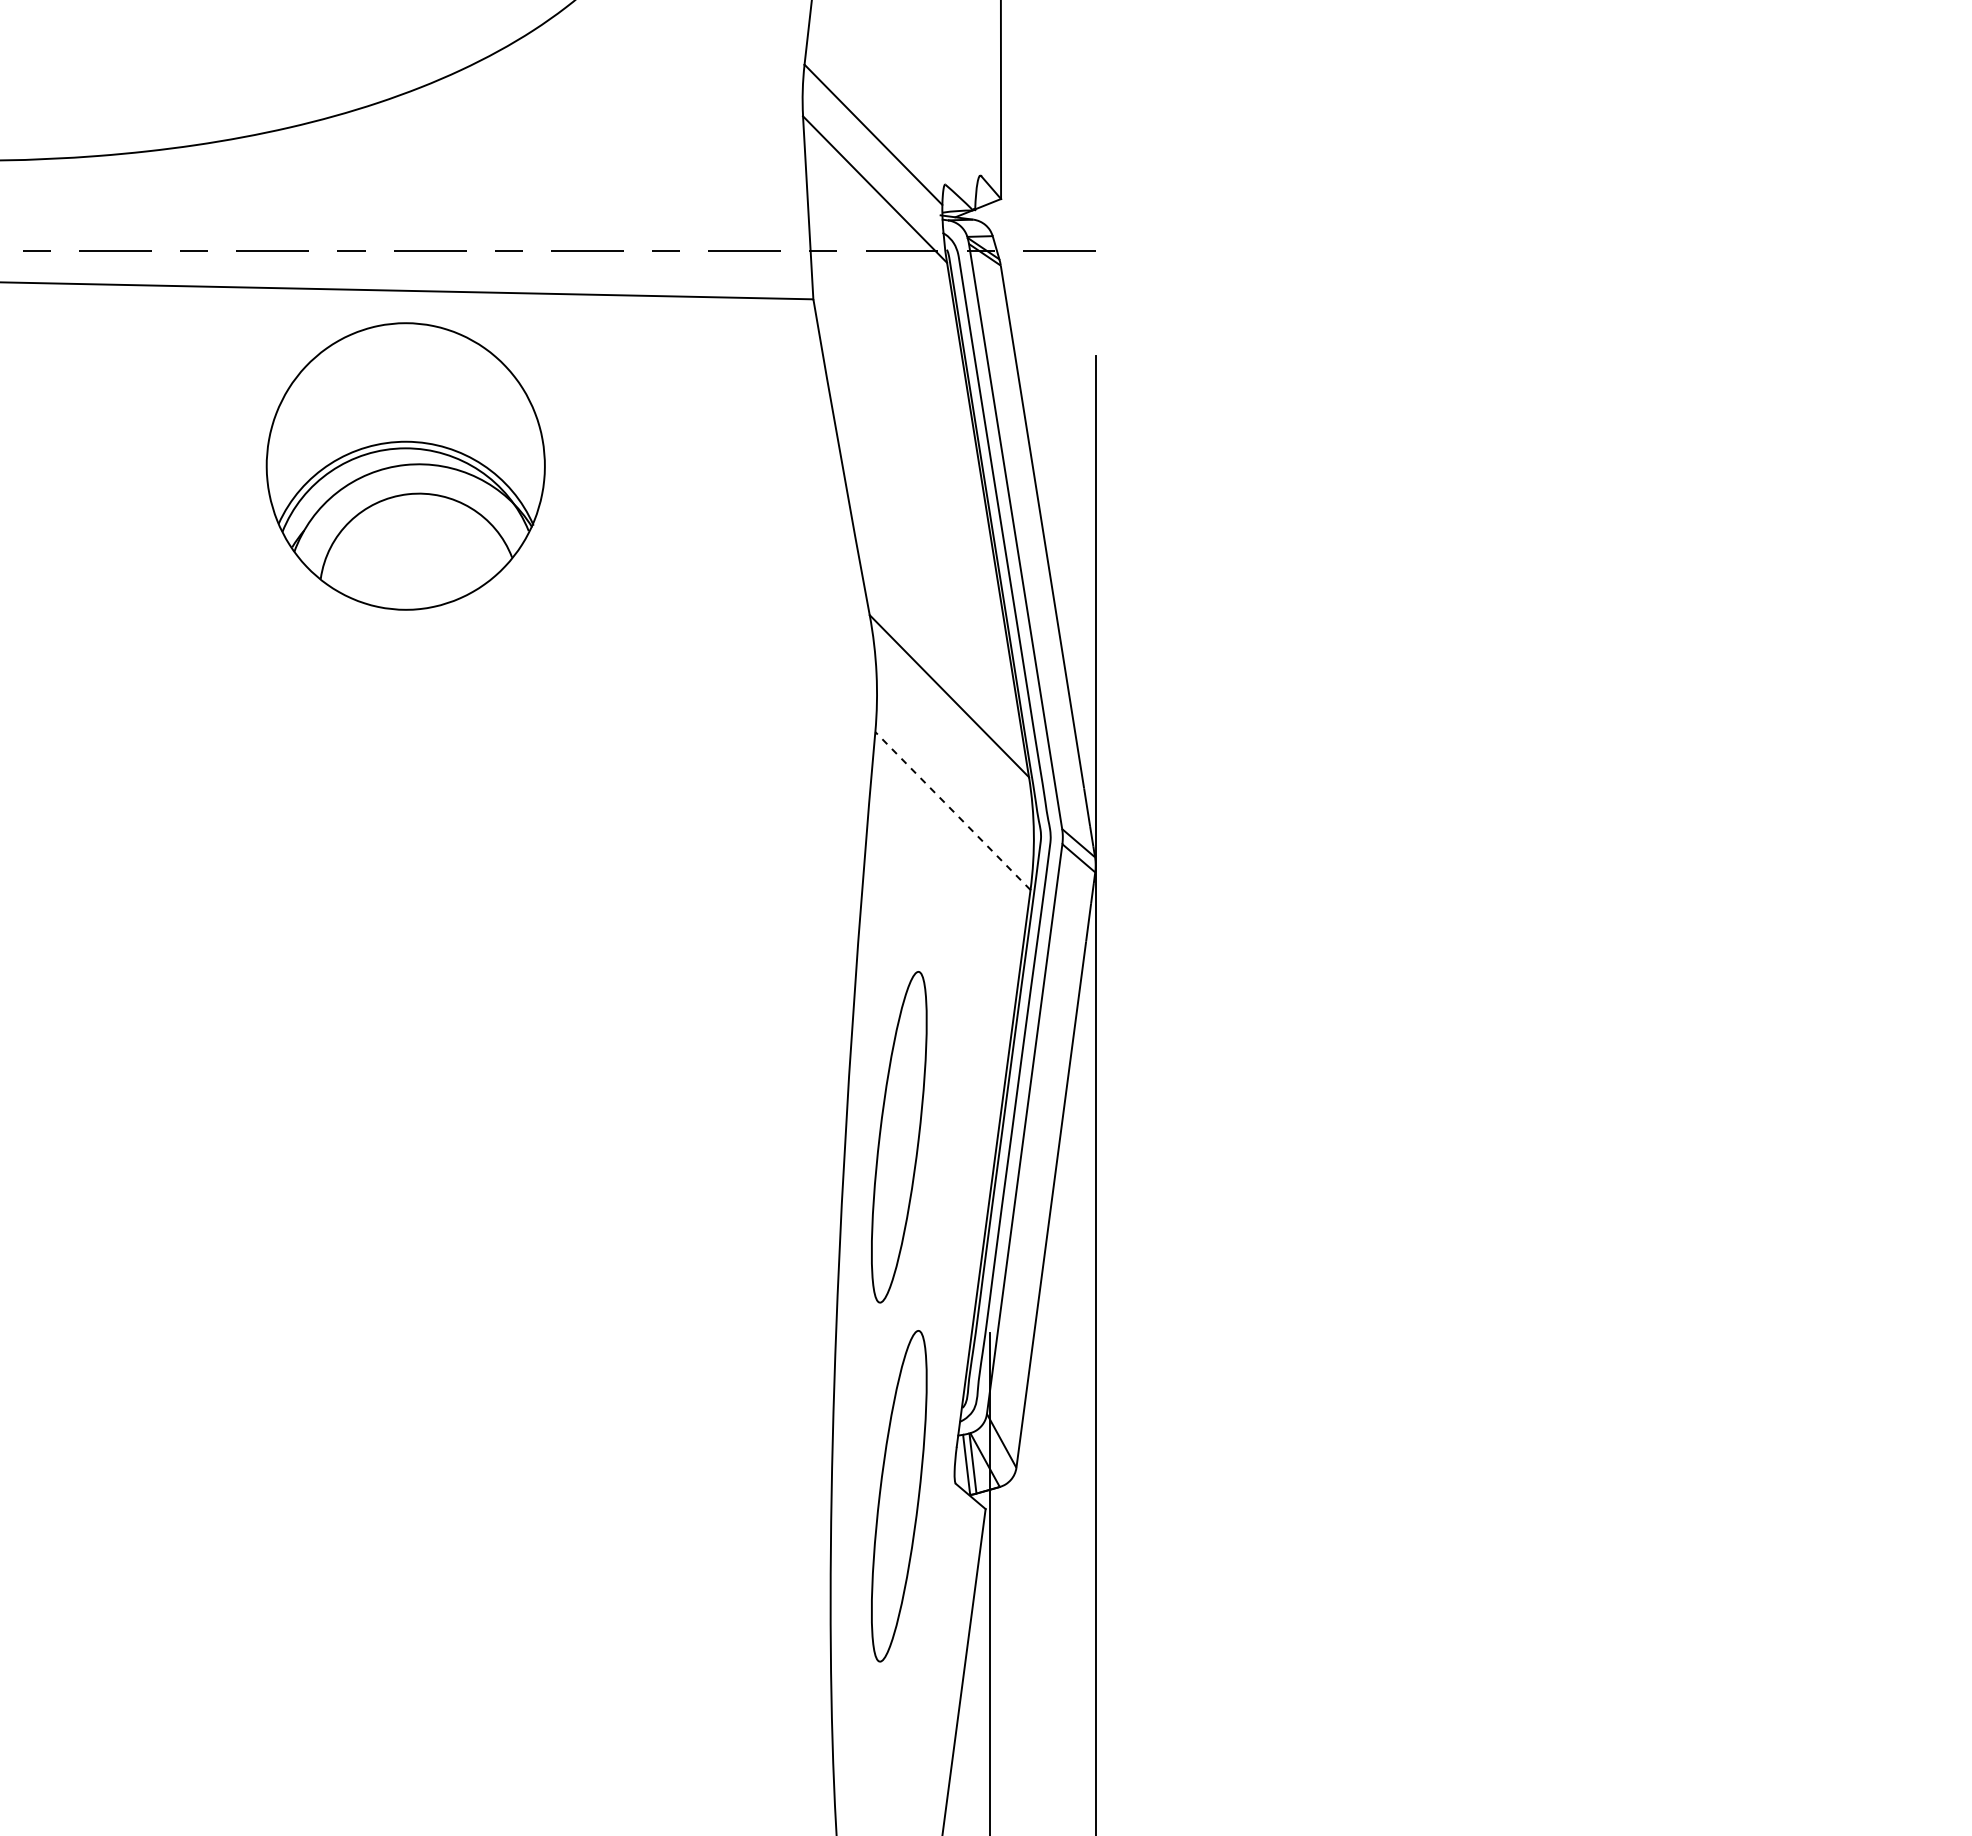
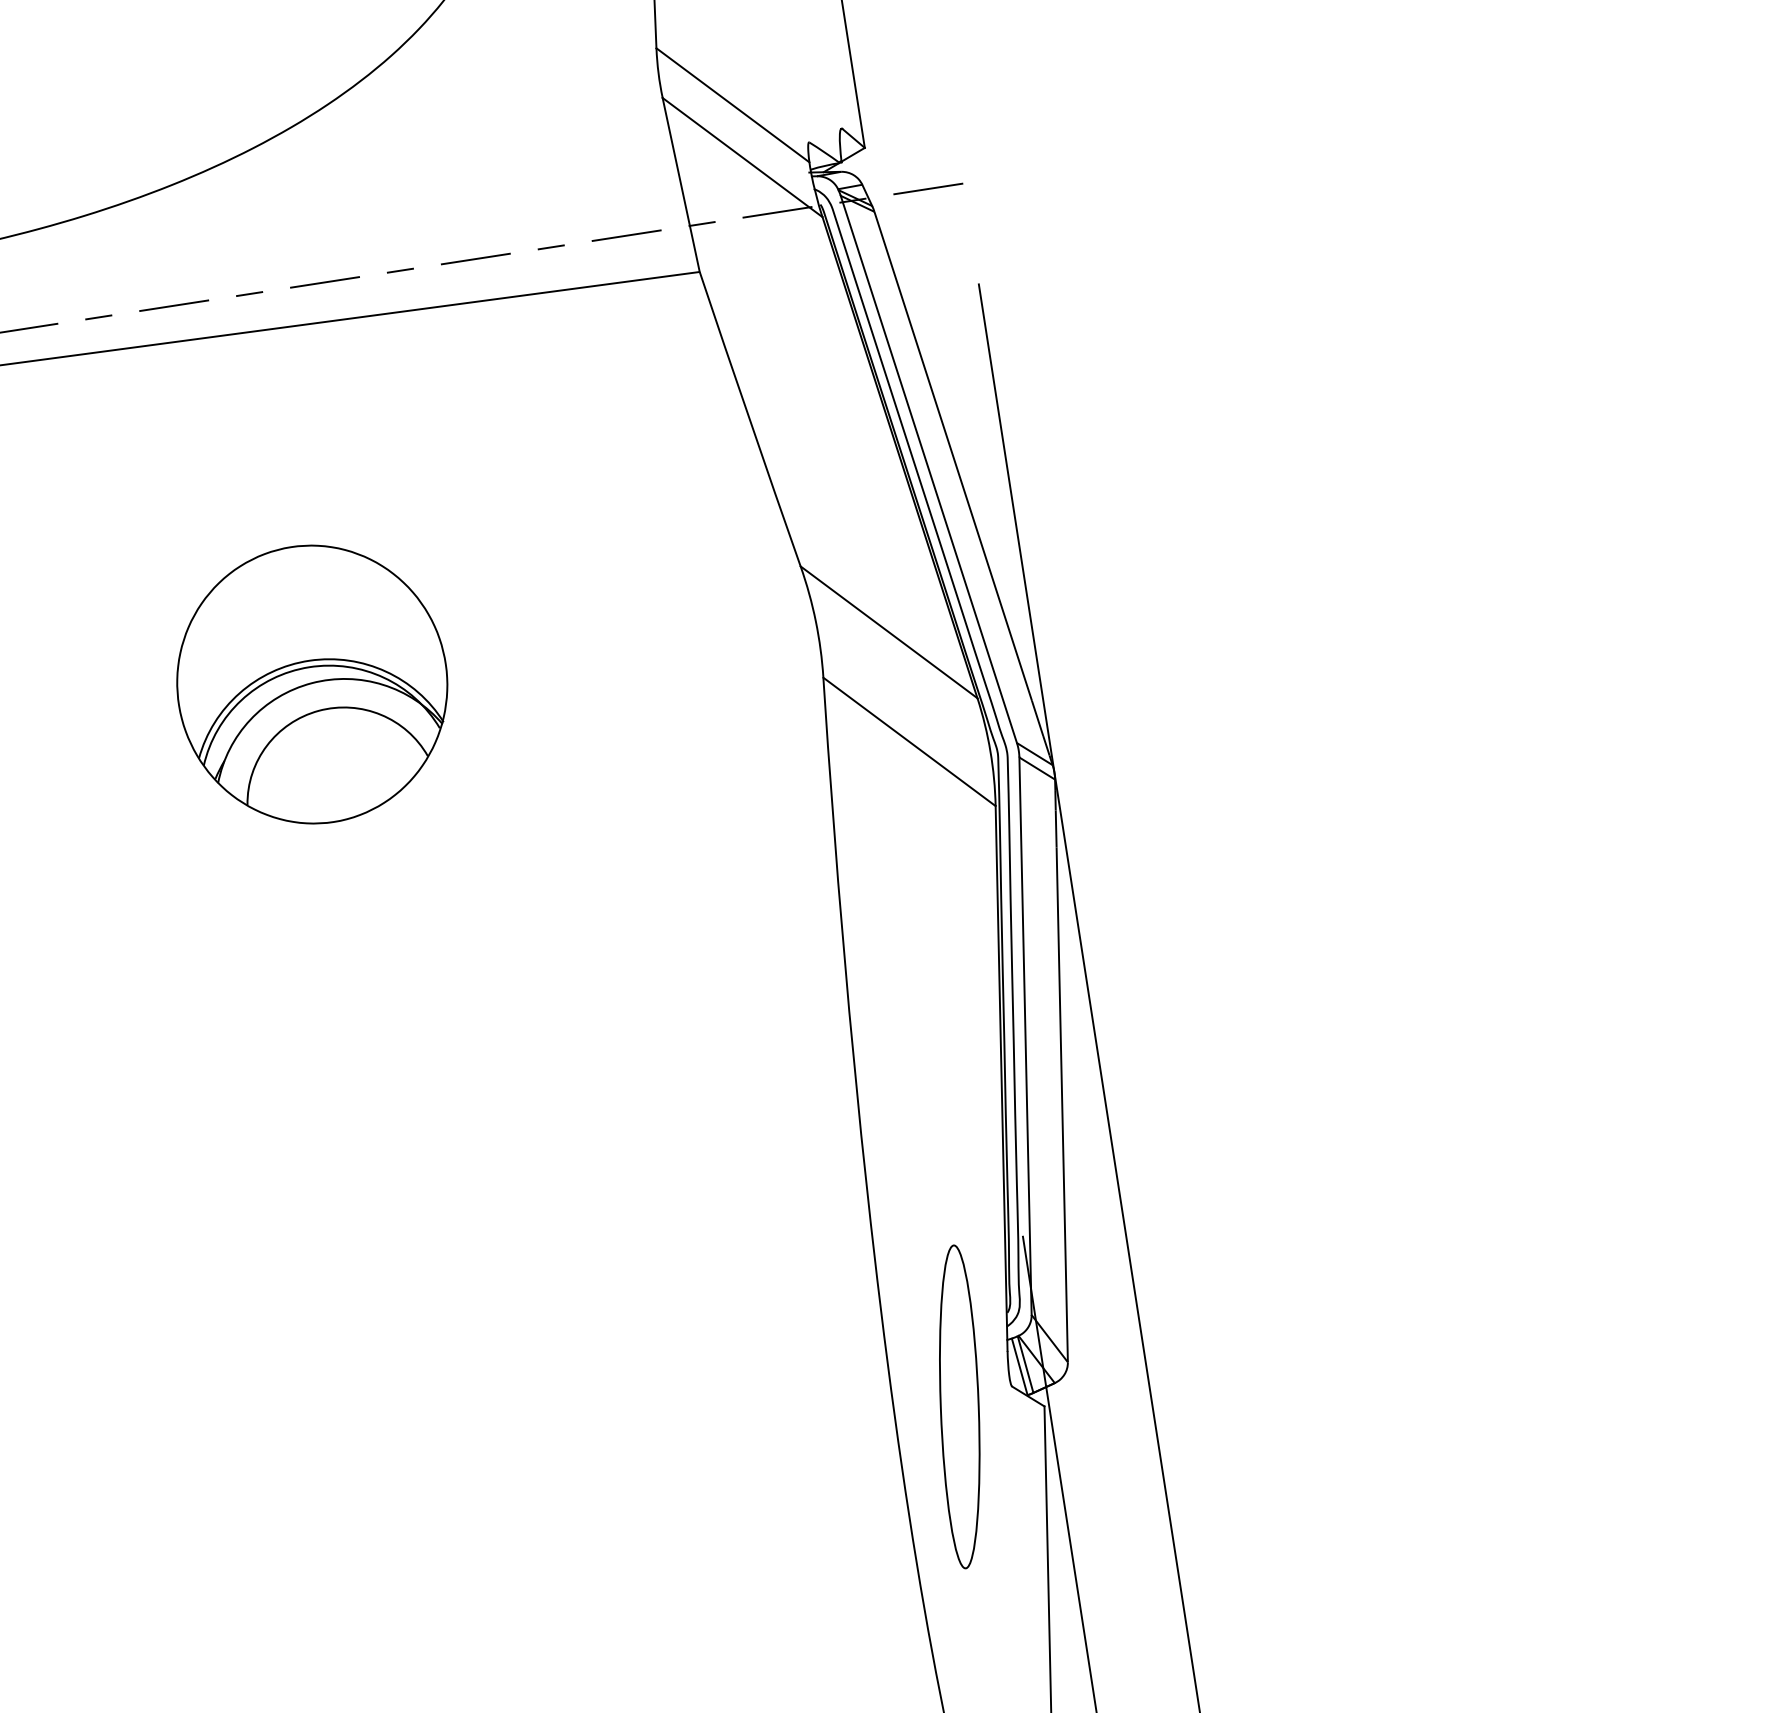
part: (405, 466) -> (312, 684), moved
line: (952, 811) -> (909, 742), dashed -> solid
part: (899, 1137) -> (906, 1062), removed

